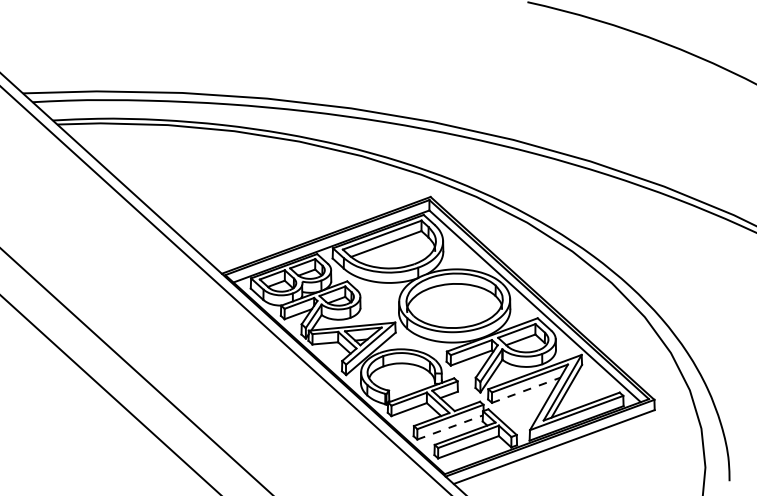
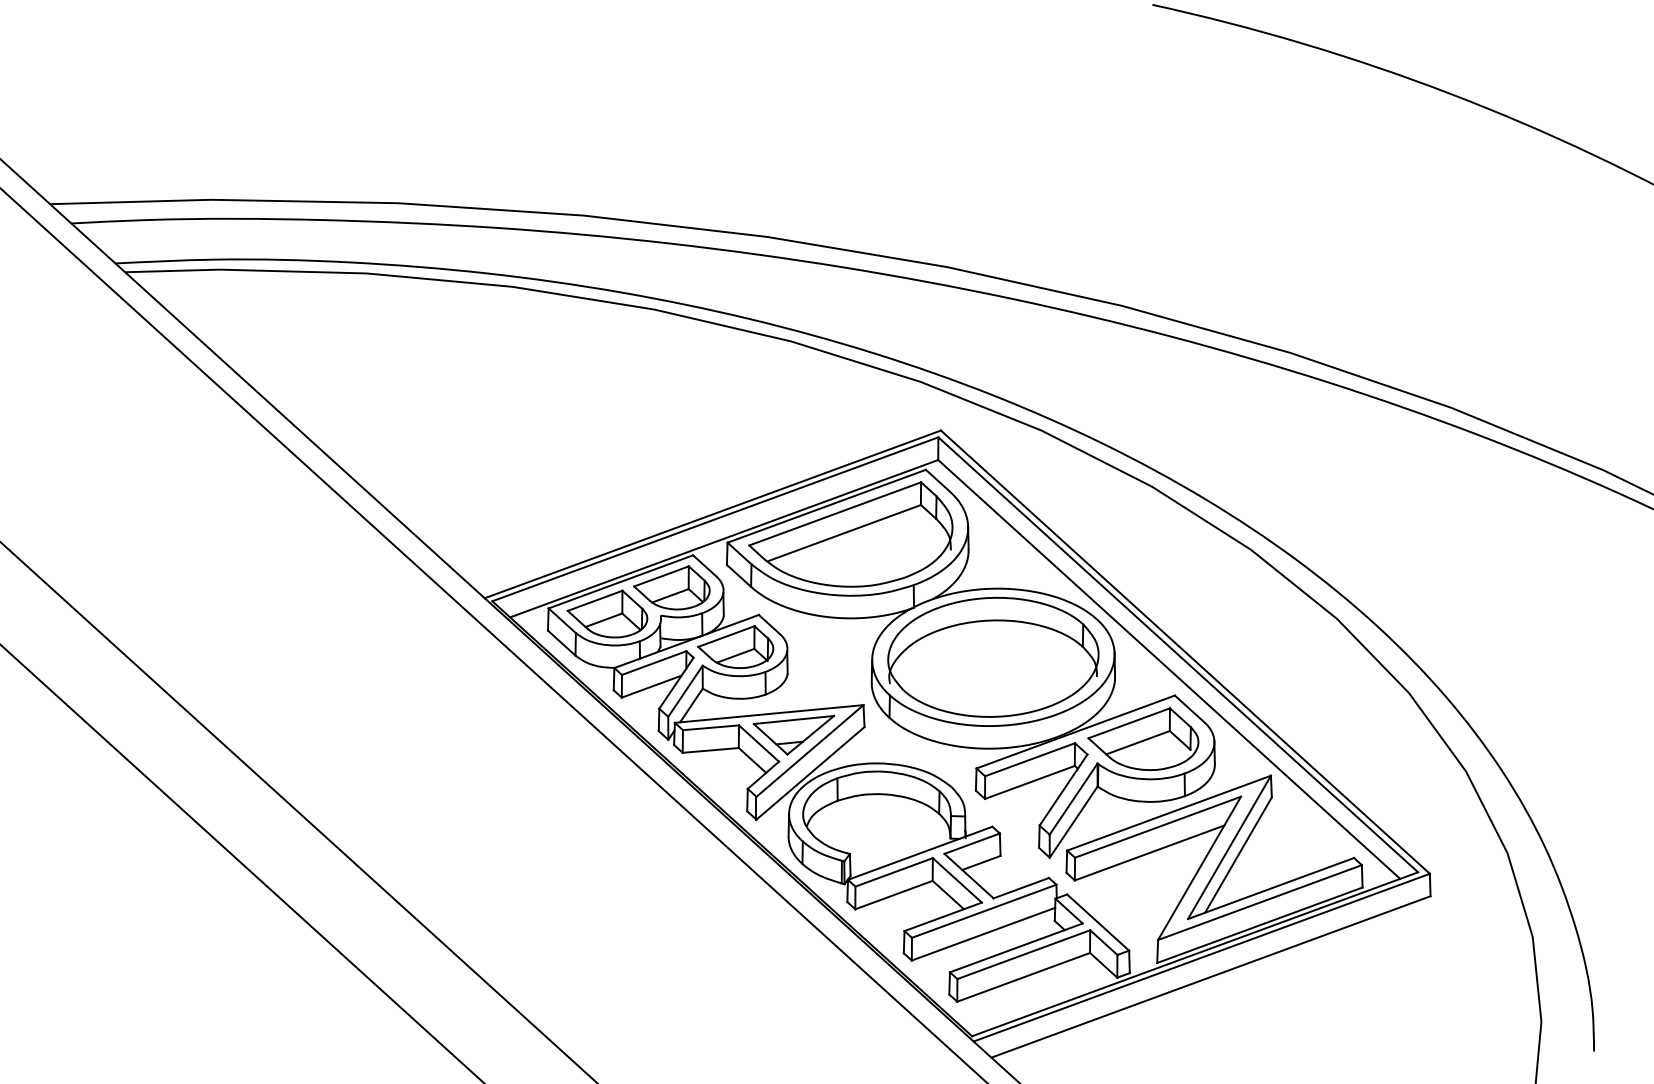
line: (526, 390) -> (1150, 853), dashed -> solid
line: (450, 427) -> (984, 934), dashed -> solid

